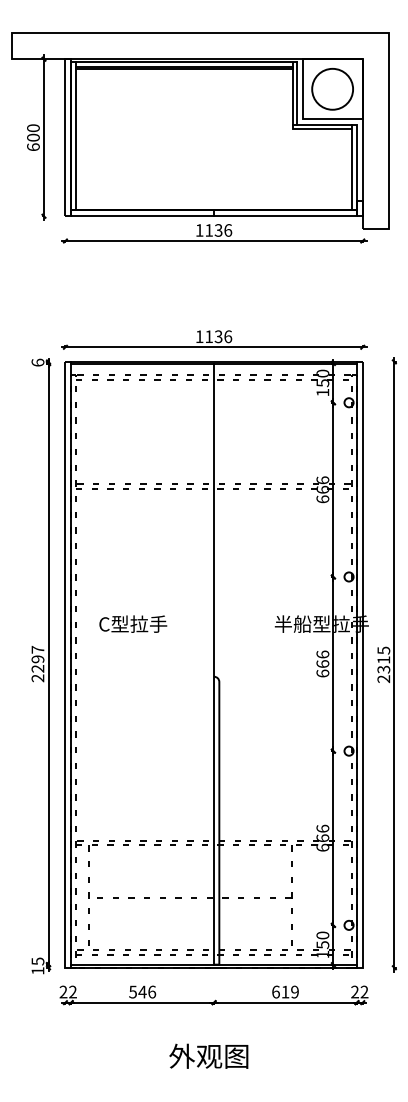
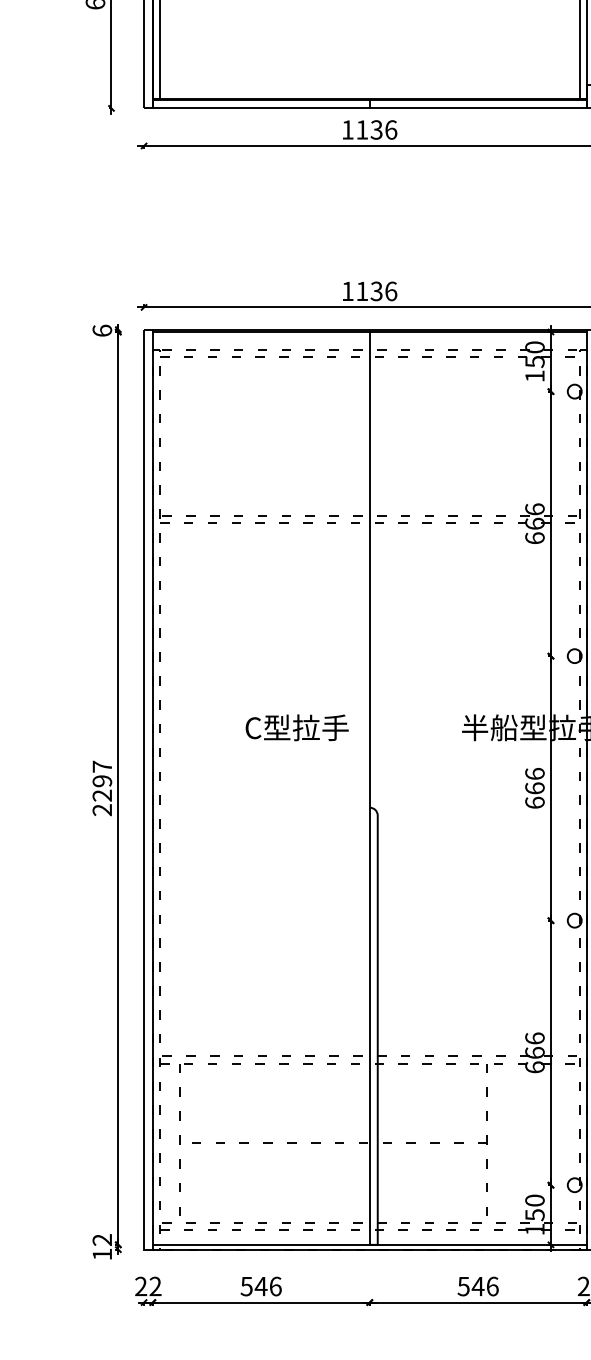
text: (133, 623) -> (297, 726), moved
text: (37, 961) -> (101, 1240), 15 -> 12
text: (285, 991) -> (478, 1285), 619 -> 546

